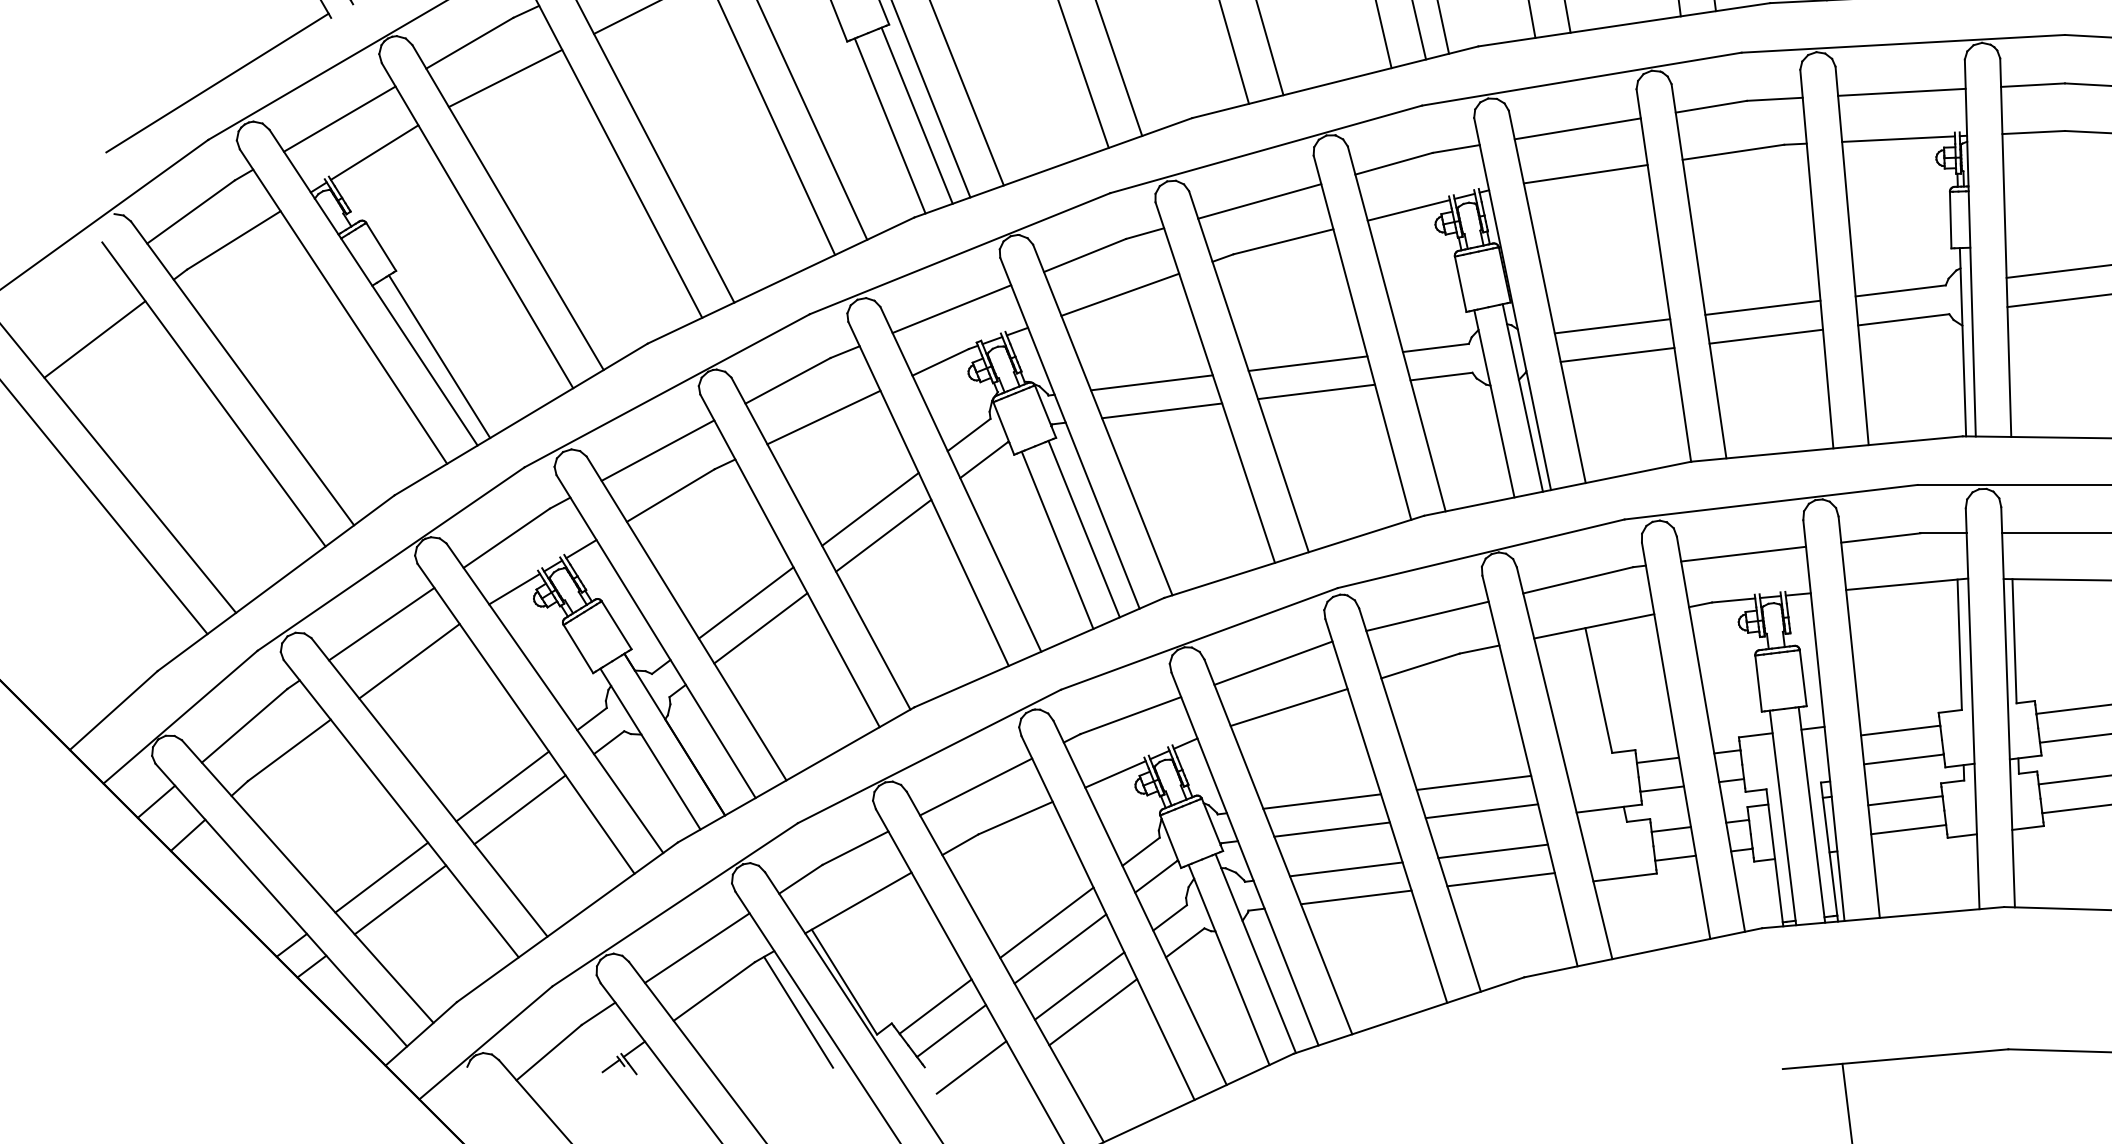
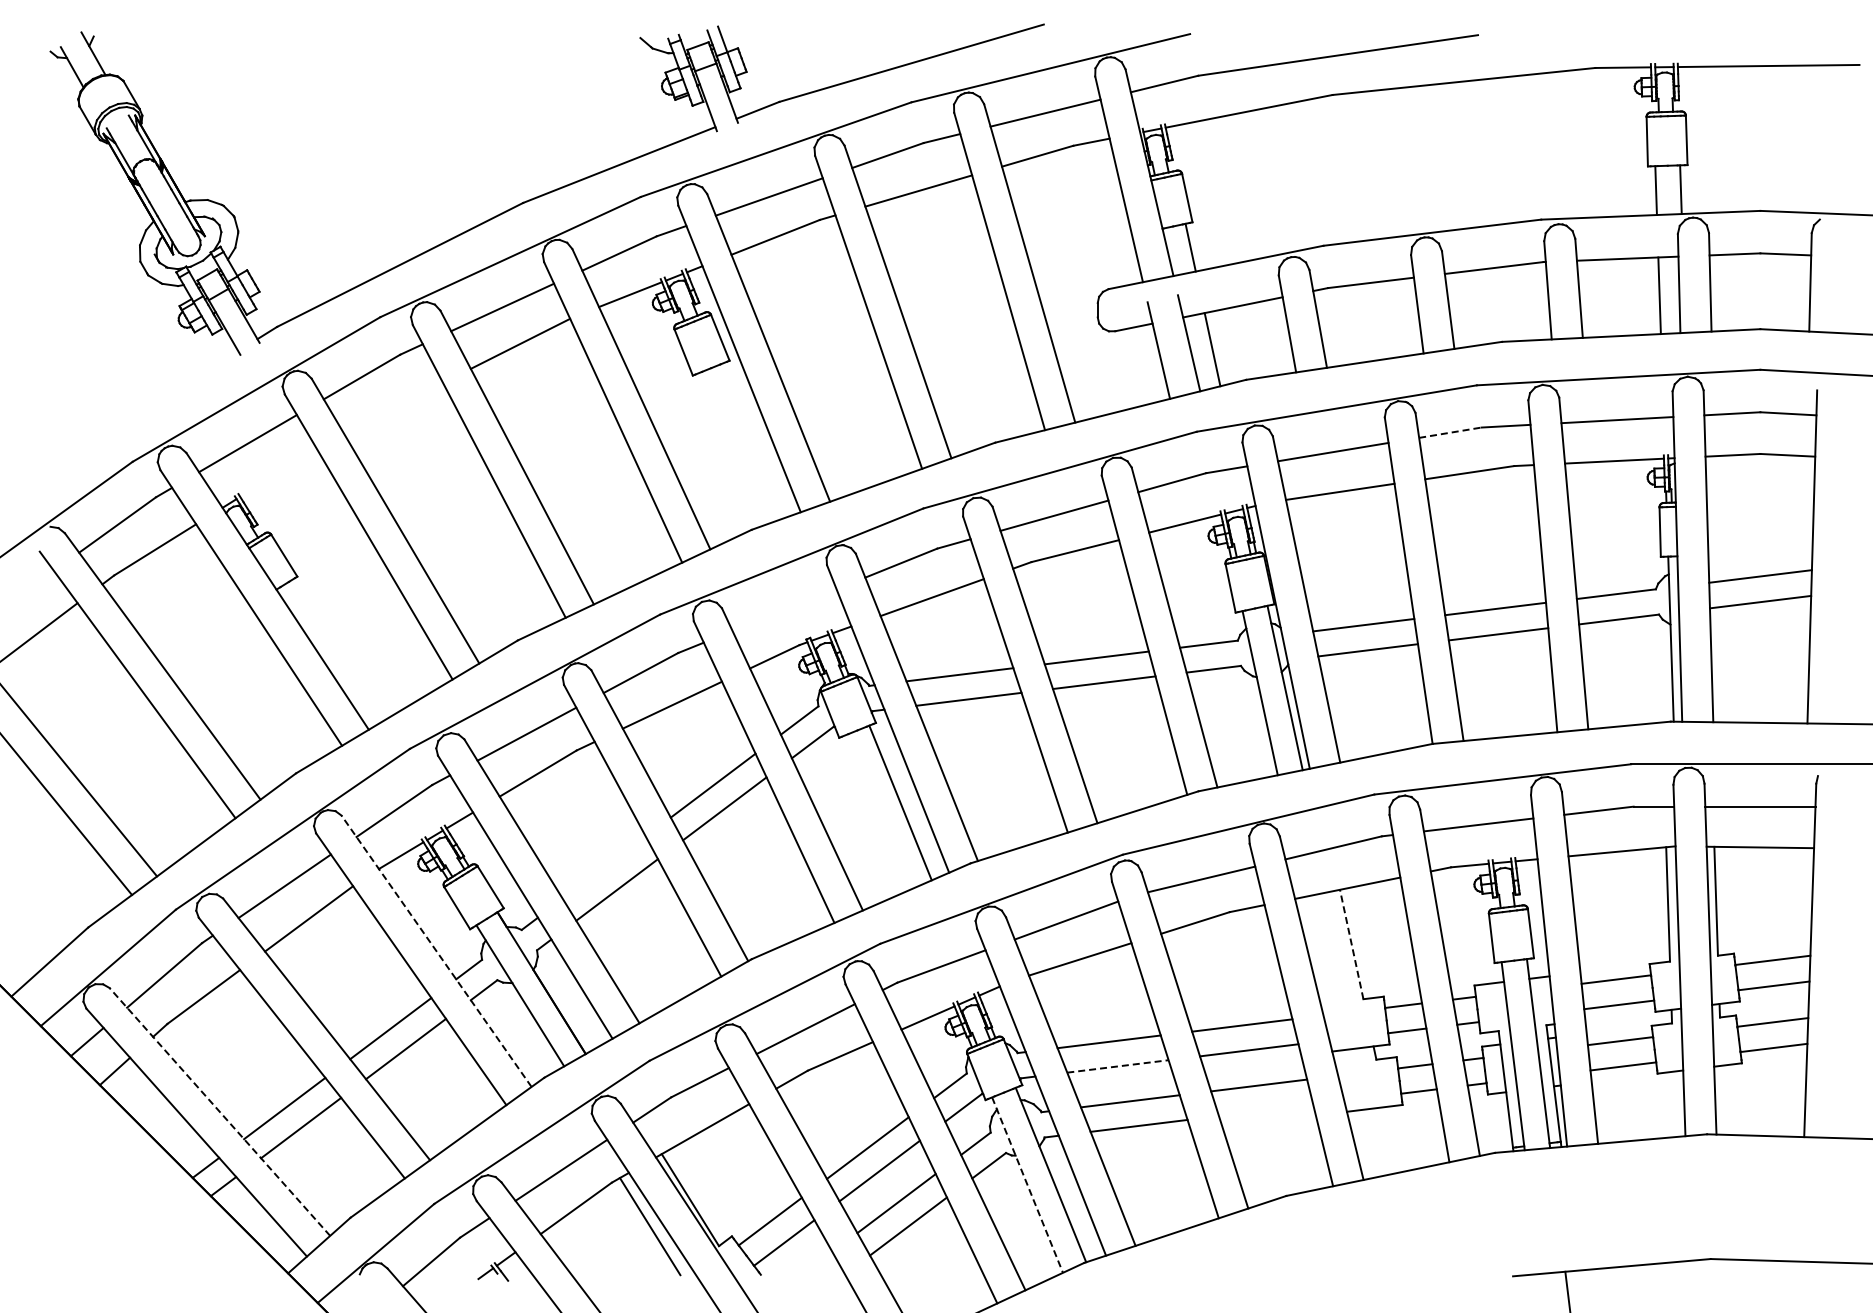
line: (505, 77) -> (393, 407), removed
line: (217, 82) -> (140, 411), removed
line: (1711, 106) -> (1450, 432), solid -> dashed
line: (916, 115) -> (753, 440), removed
line: (890, 125) -> (730, 449), removed
line: (374, 152) -> (278, 472), removed
line: (951, 309) -> (784, 610), removed
line: (439, 356) -> (335, 651), removed
line: (1056, 539) -> (876, 812), removed
line: (745, 602) -> (603, 867), removed
line: (1598, 690) -> (1351, 944), solid -> dashed
line: (554, 698) -> (436, 951), solid -> dashed
line: (1332, 829) -> (1118, 1066), solid -> dashed
line: (1500, 879) -> (1265, 1110), removed
line: (307, 881) -> (219, 1111), solid -> dashed
line: (1228, 965) -> (1027, 1185), solid -> dashed
line: (971, 1066) -> (801, 1274), removed

